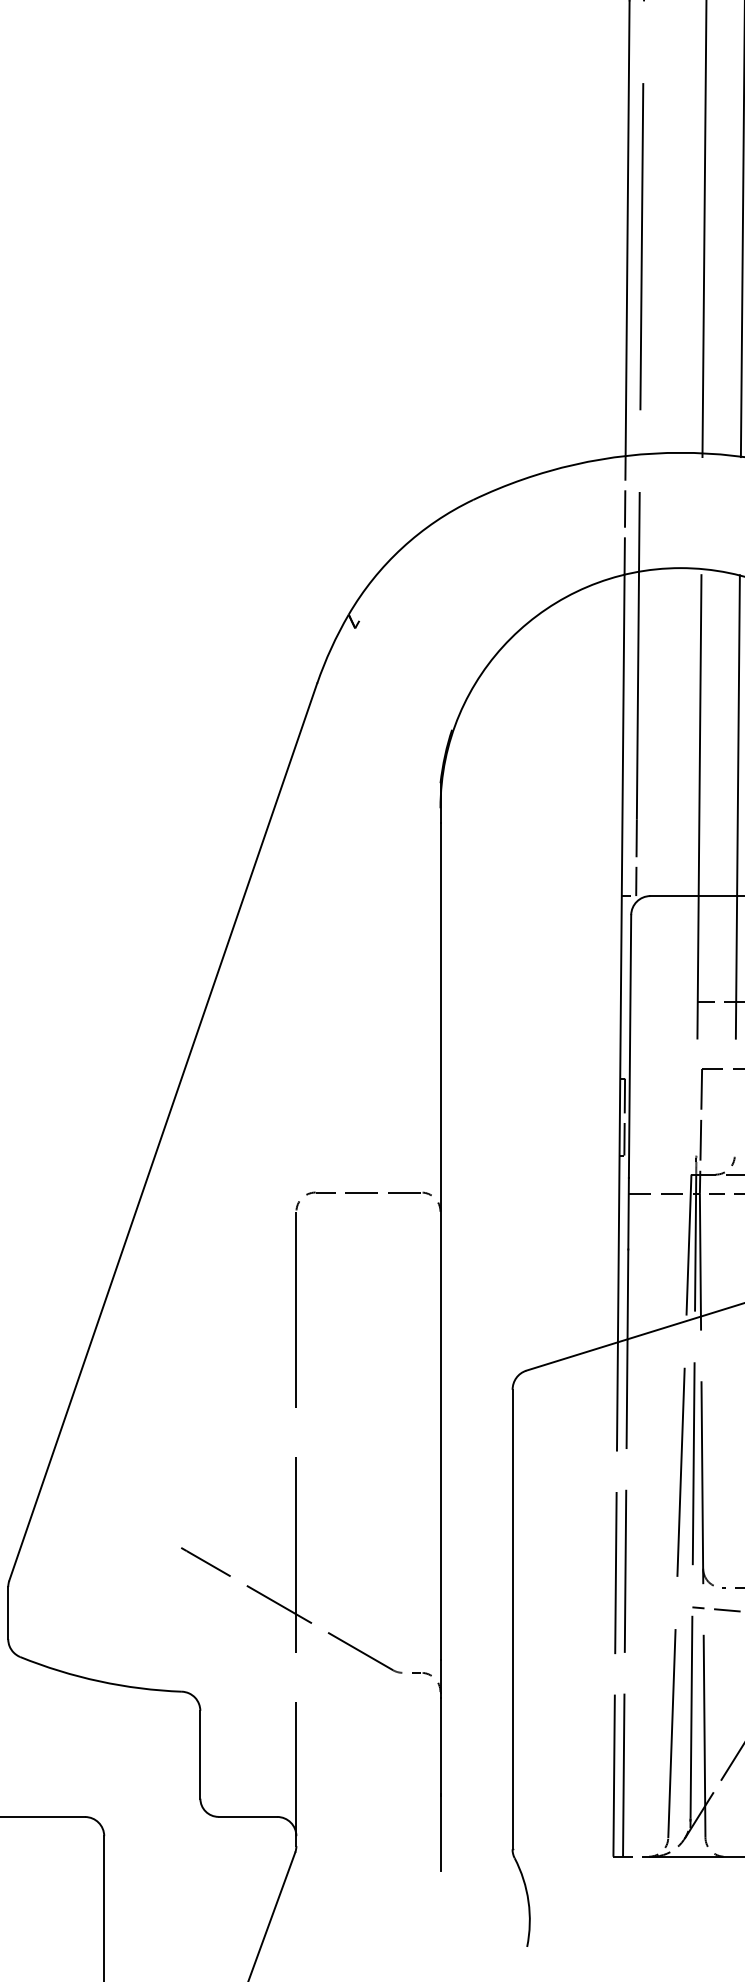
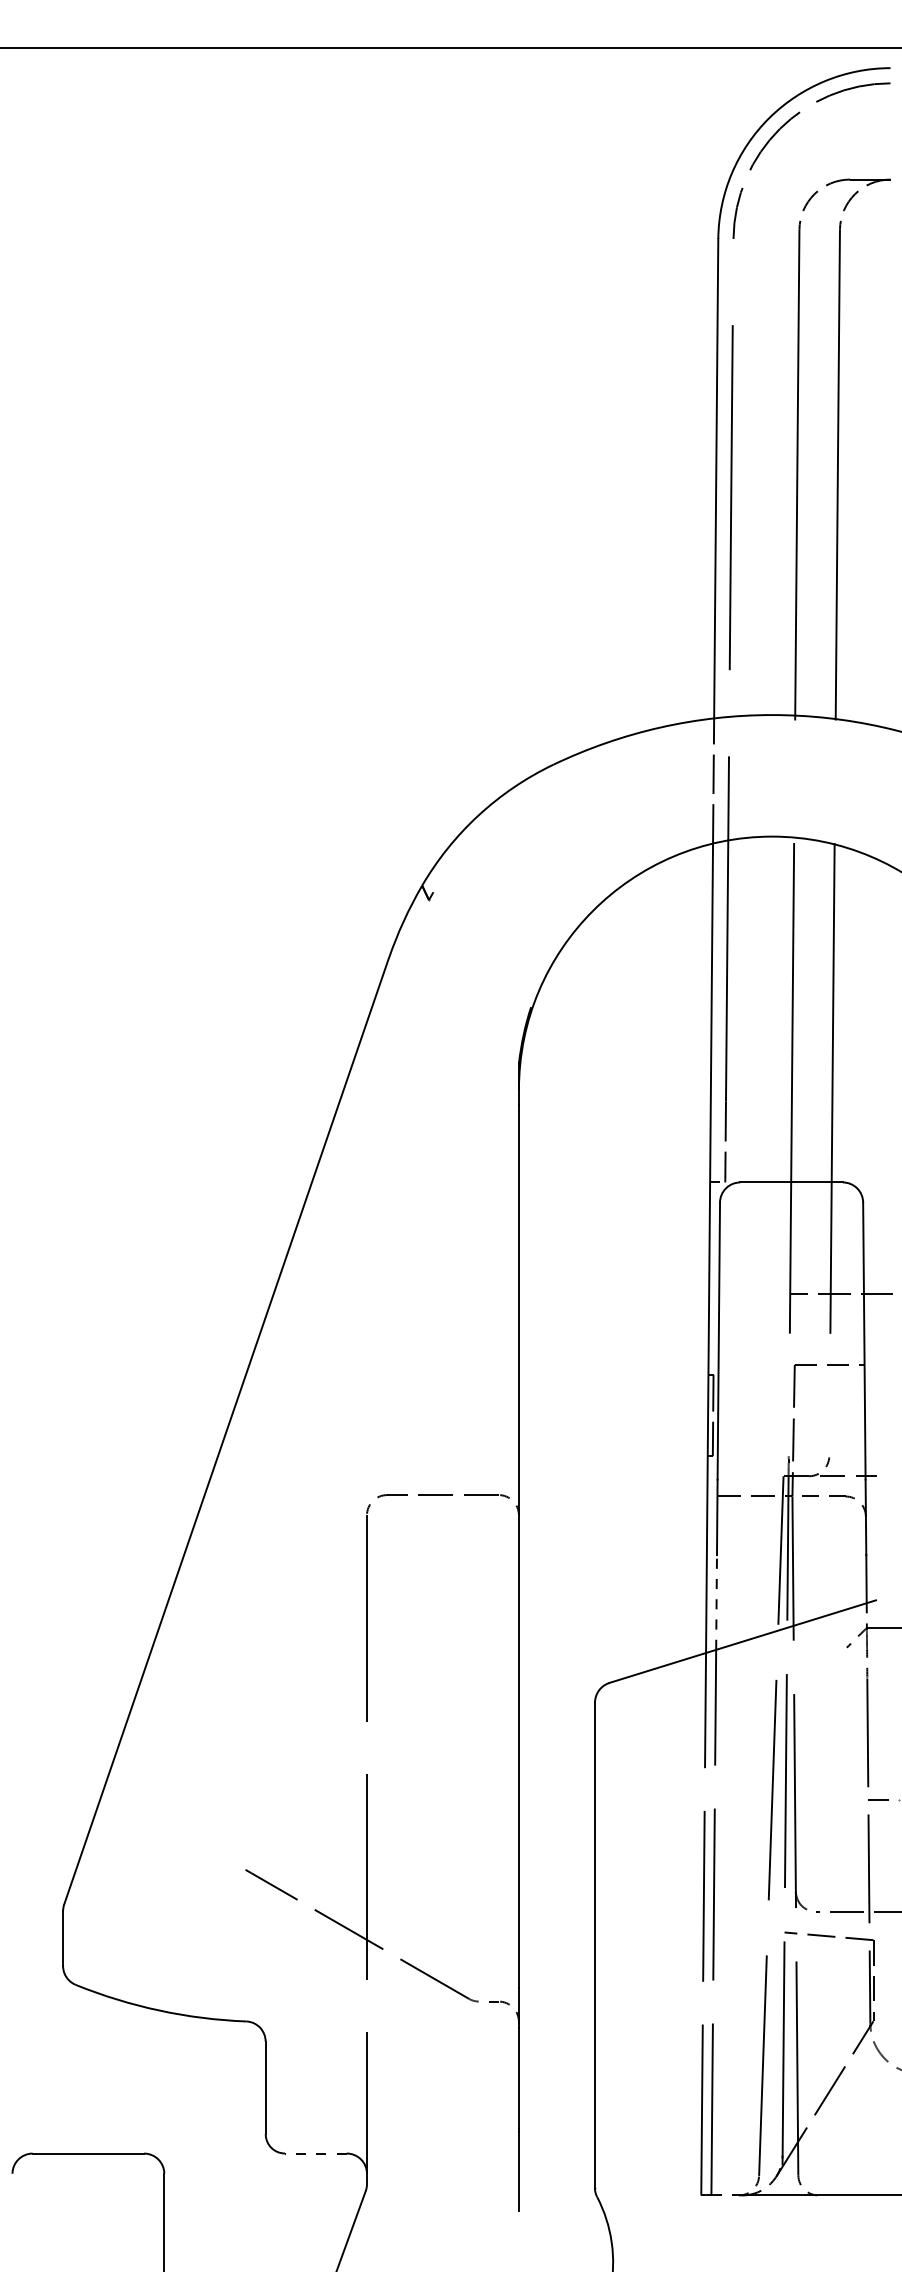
line: (627, 1294) -> (716, 1602), solid -> dashed
line: (247, 1816) -> (315, 2153), solid -> dashed

